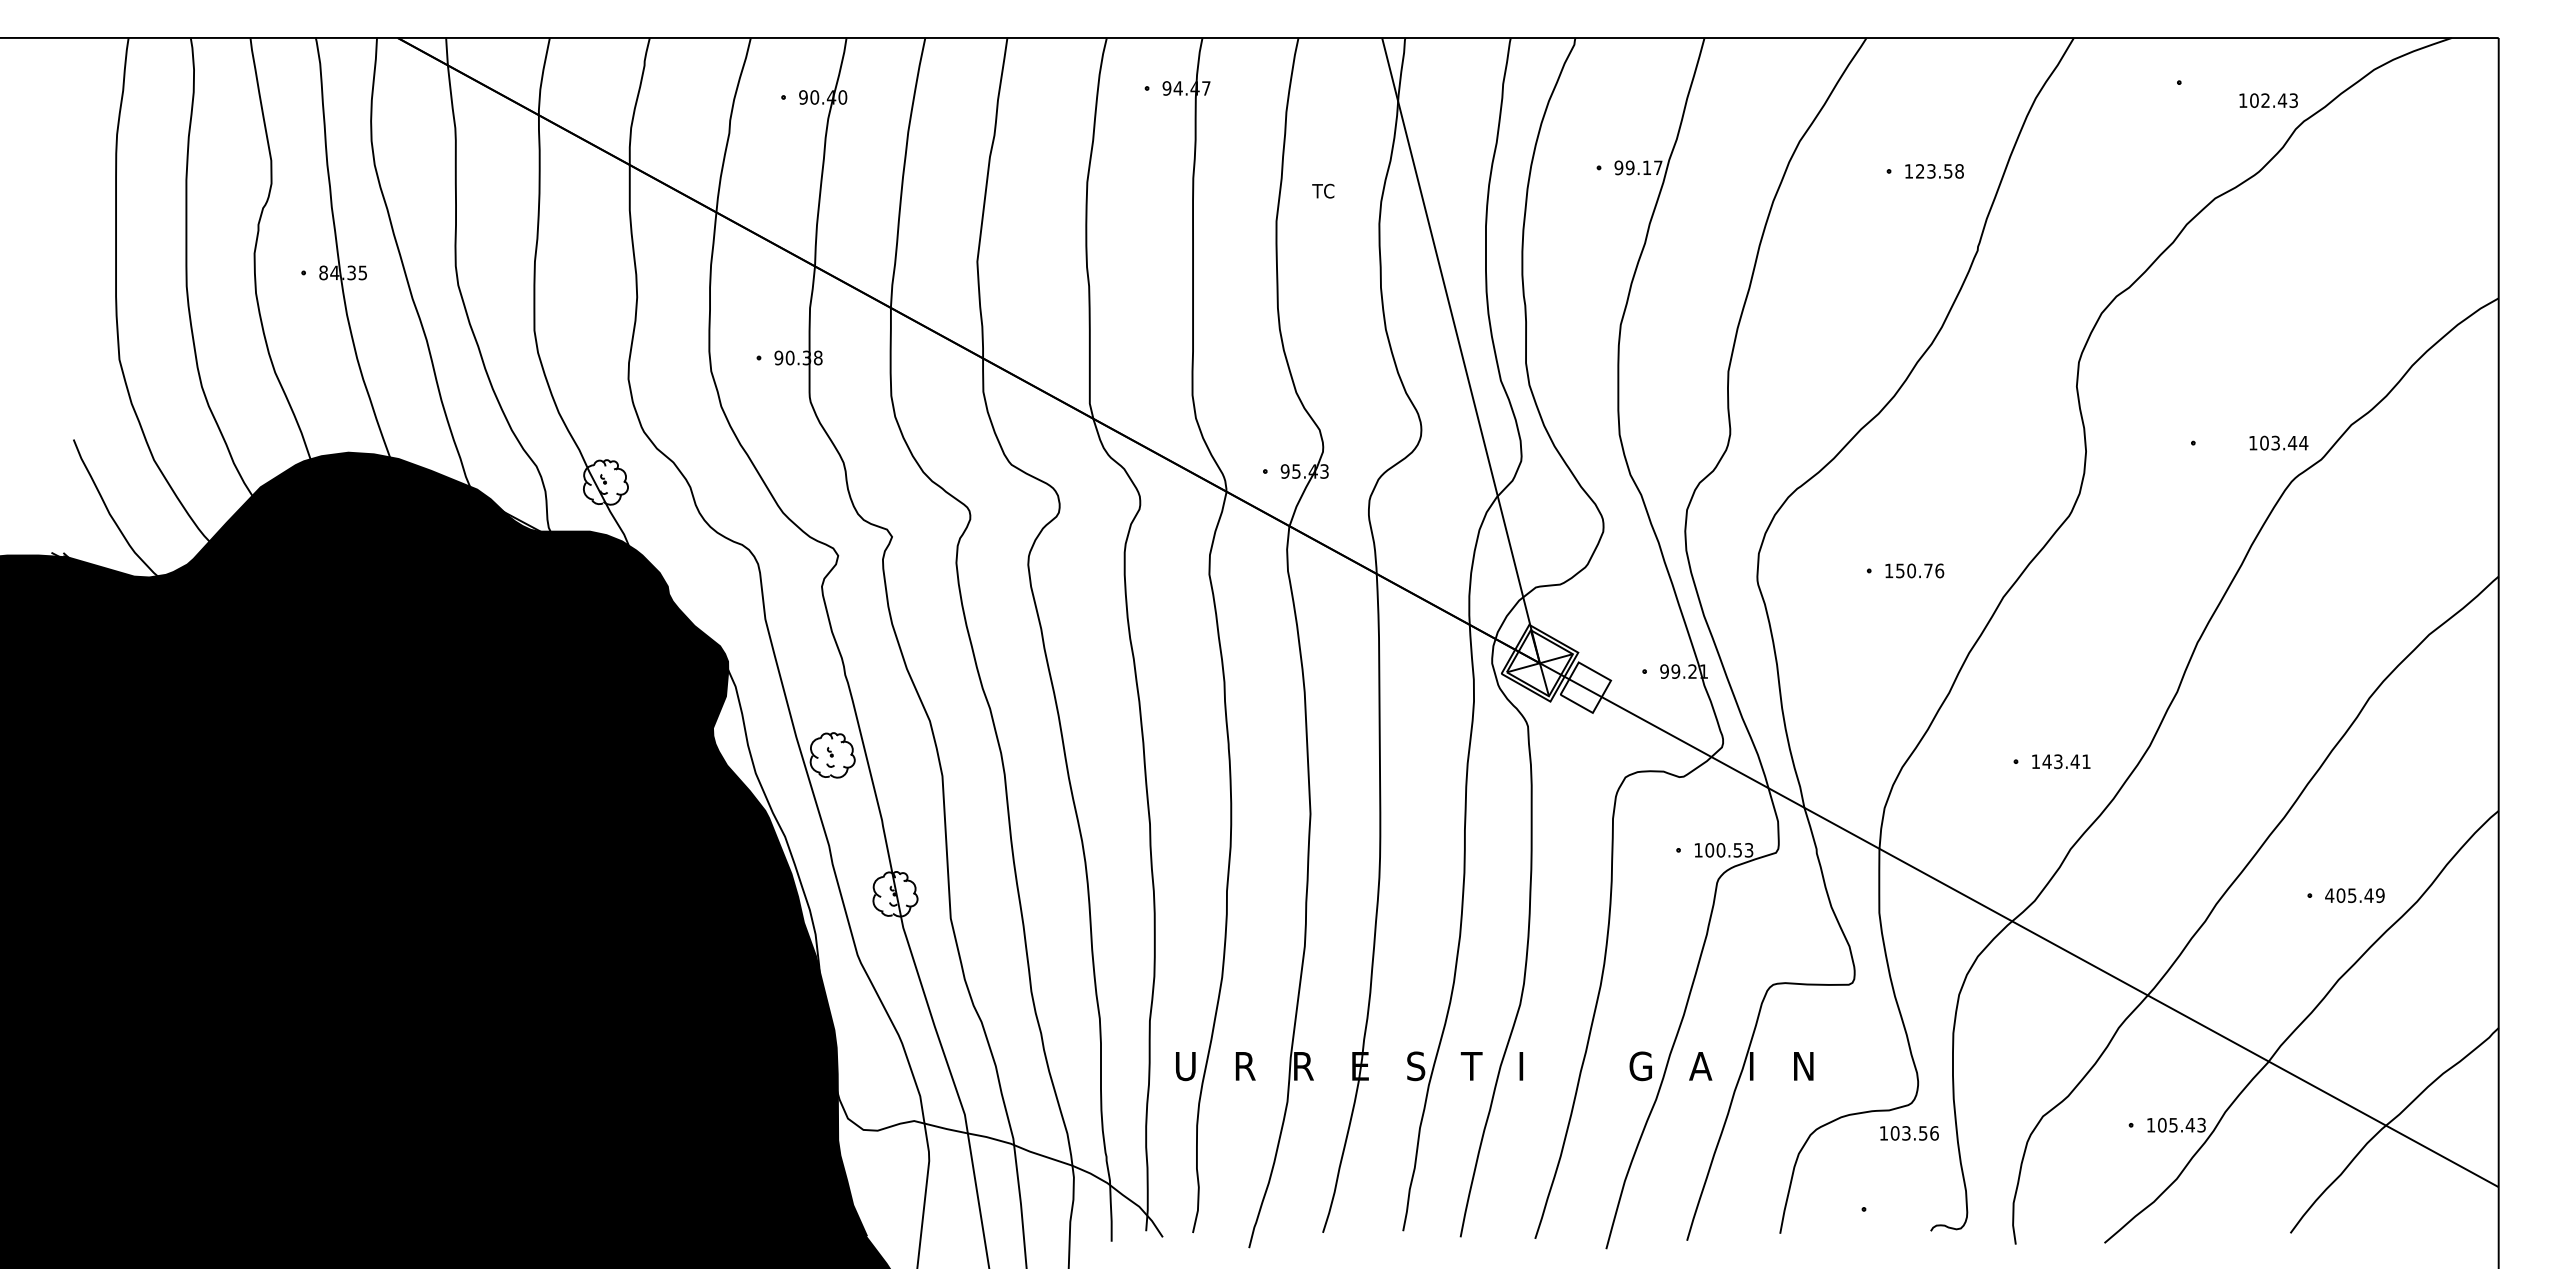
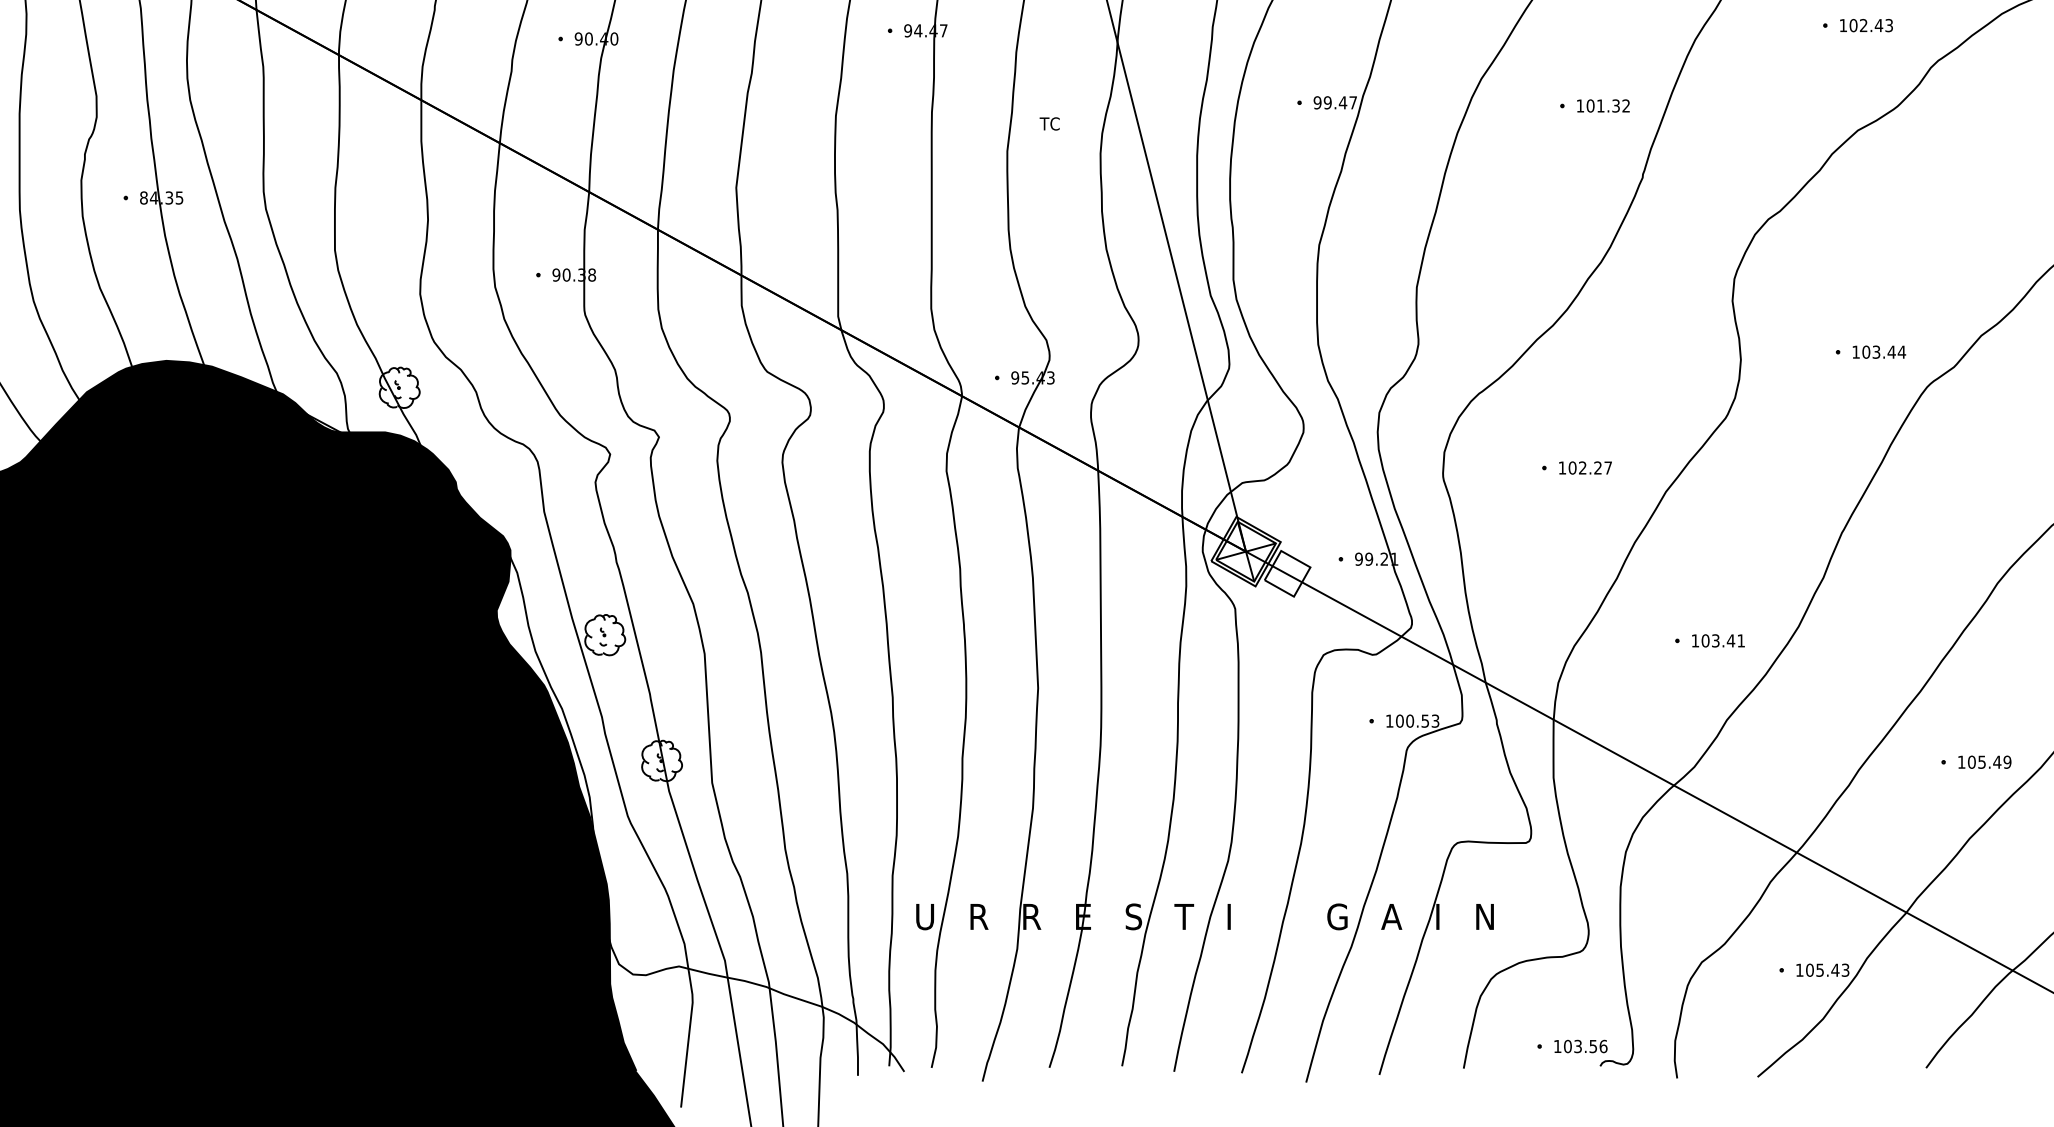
text: (2268, 100) -> (1866, 25), moved
text: (1646, 167) -> (1342, 102), 99.17 -> 99.47
text: (1939, 171) -> (1608, 106), 123.58 -> 101.32
text: (2278, 442) -> (1879, 351), moved
text: (1920, 570) -> (1590, 467), 150.76 -> 102.27
text: (2046, 761) -> (1705, 640), 143.41 -> 103.41
text: (2329, 895) -> (1961, 762), 405.49 -> 105.49
text: (1909, 1133) -> (1580, 1046), moved

